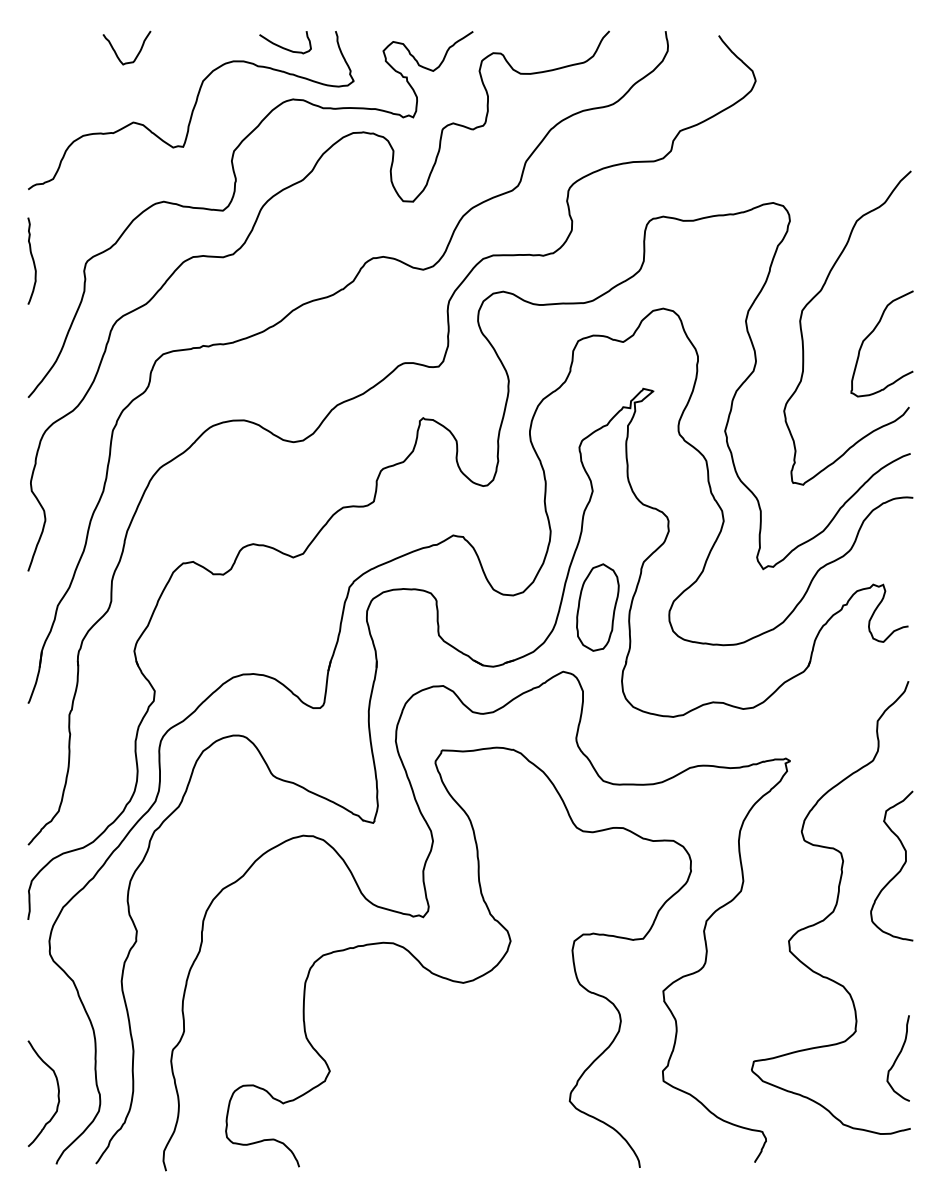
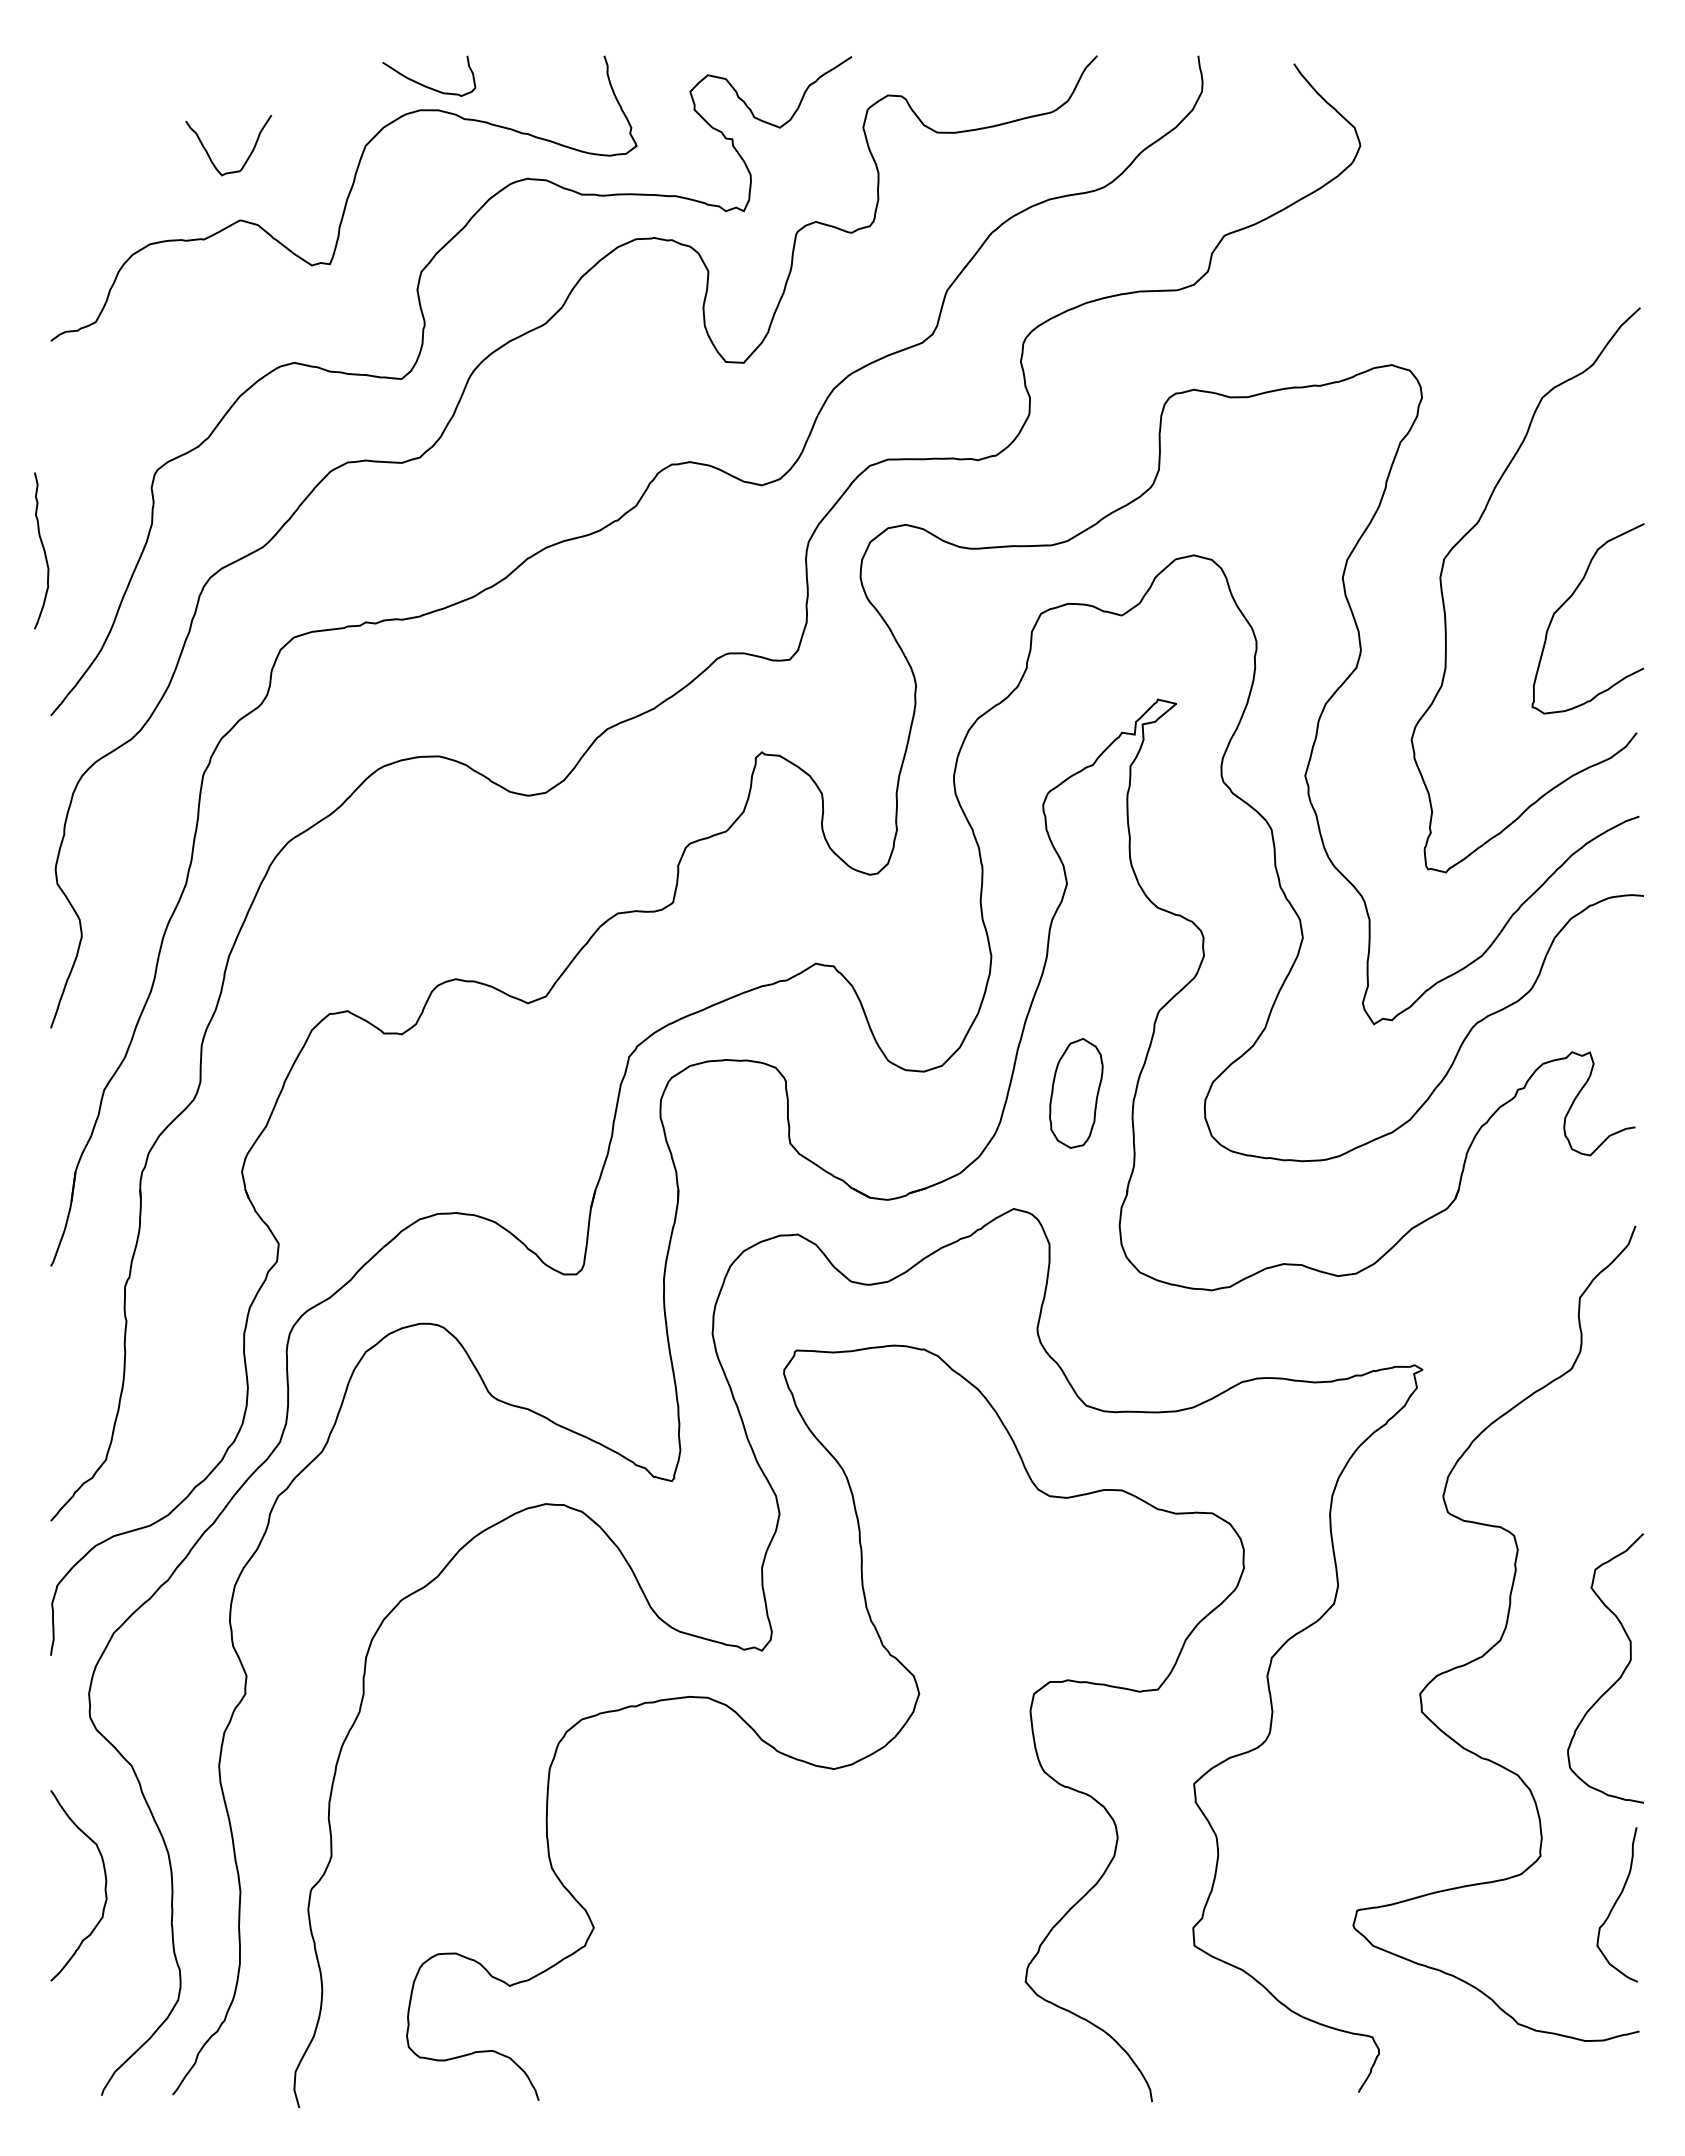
curve: (282, 46) -> (424, 83), moved
curve: (116, 52) -> (209, 153), moved
curve: (32, 260) -> (42, 549), moved
part: (597, 607) -> (1075, 1093), size x0.7
curve: (898, 871) -> (1617, 1678), moved
curve: (57, 1093) -> (103, 1885), moved

